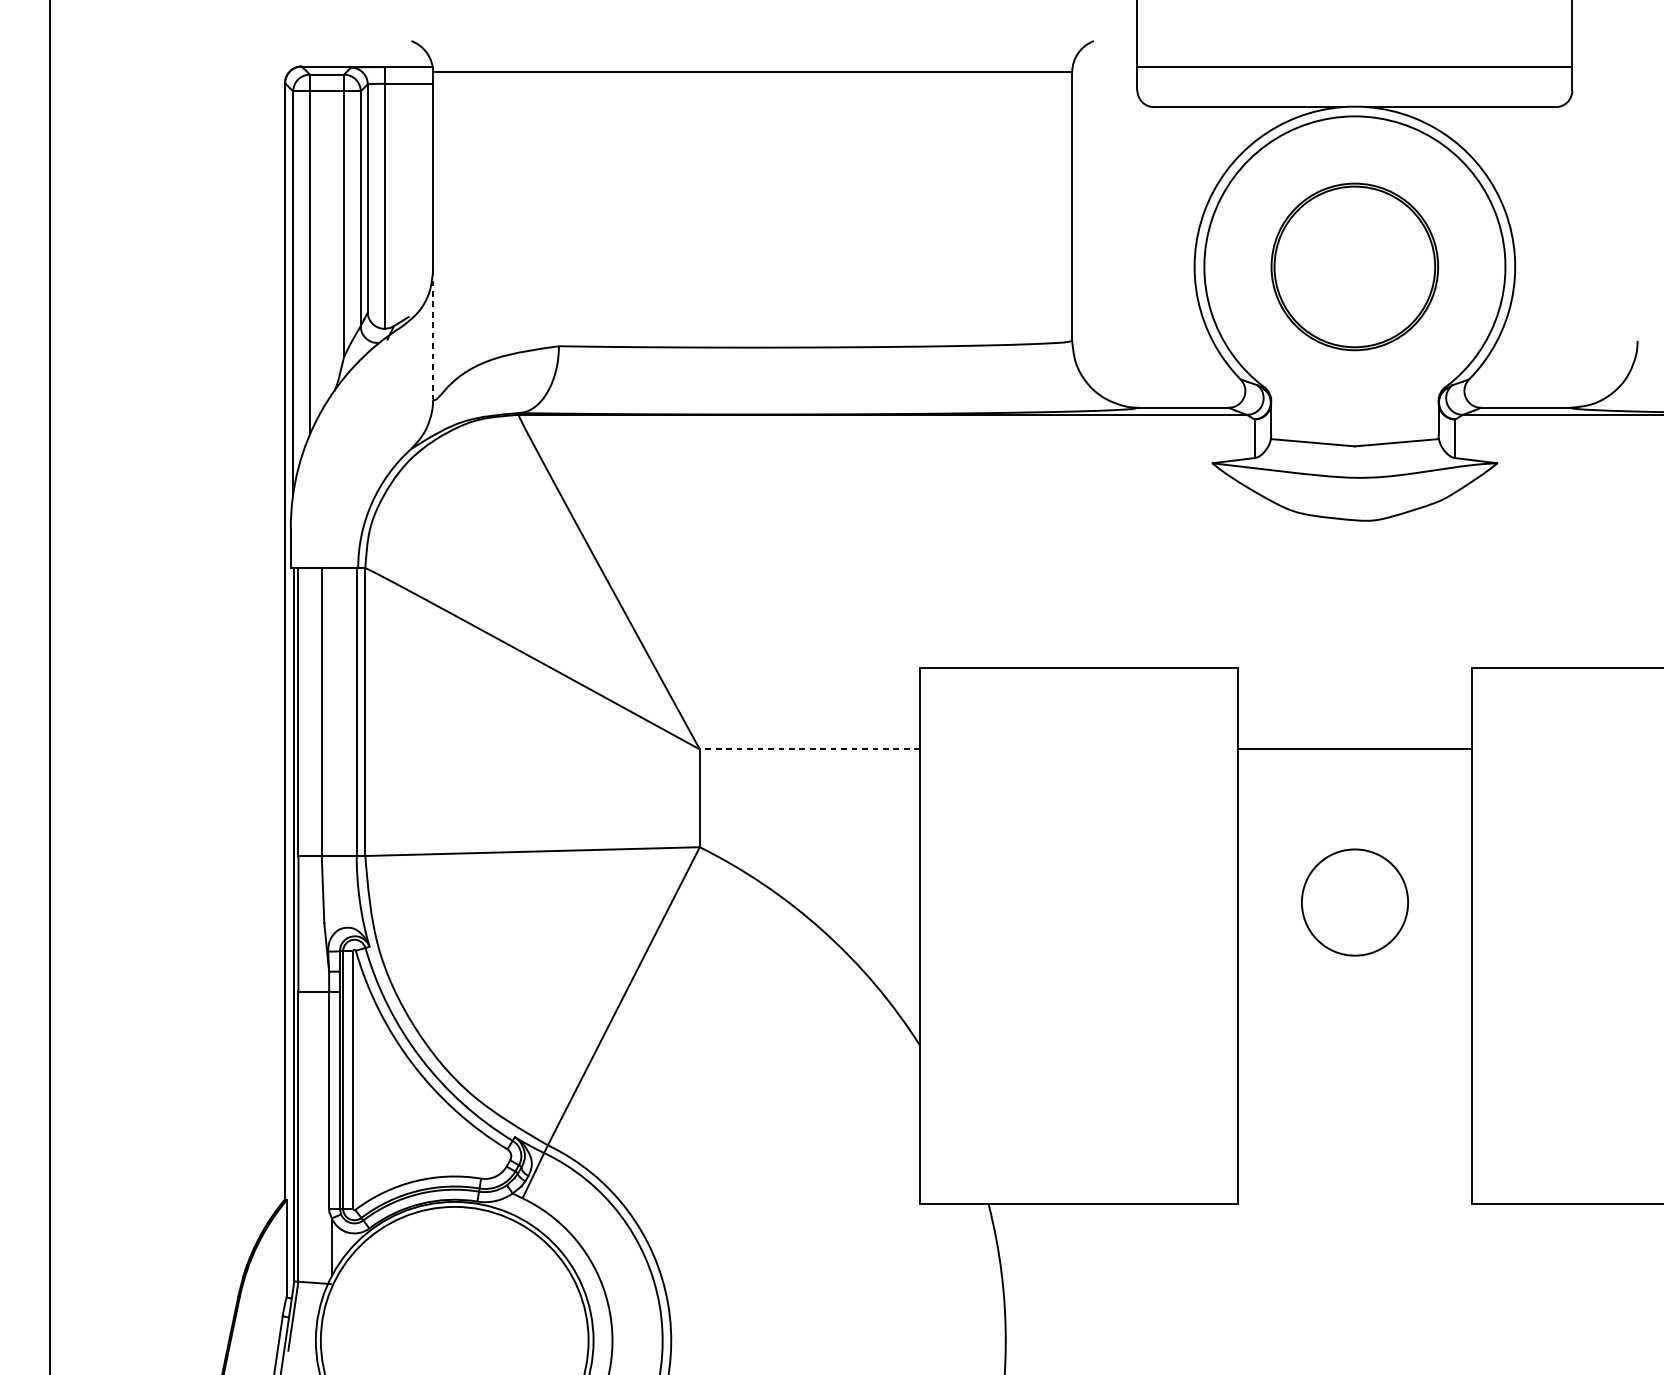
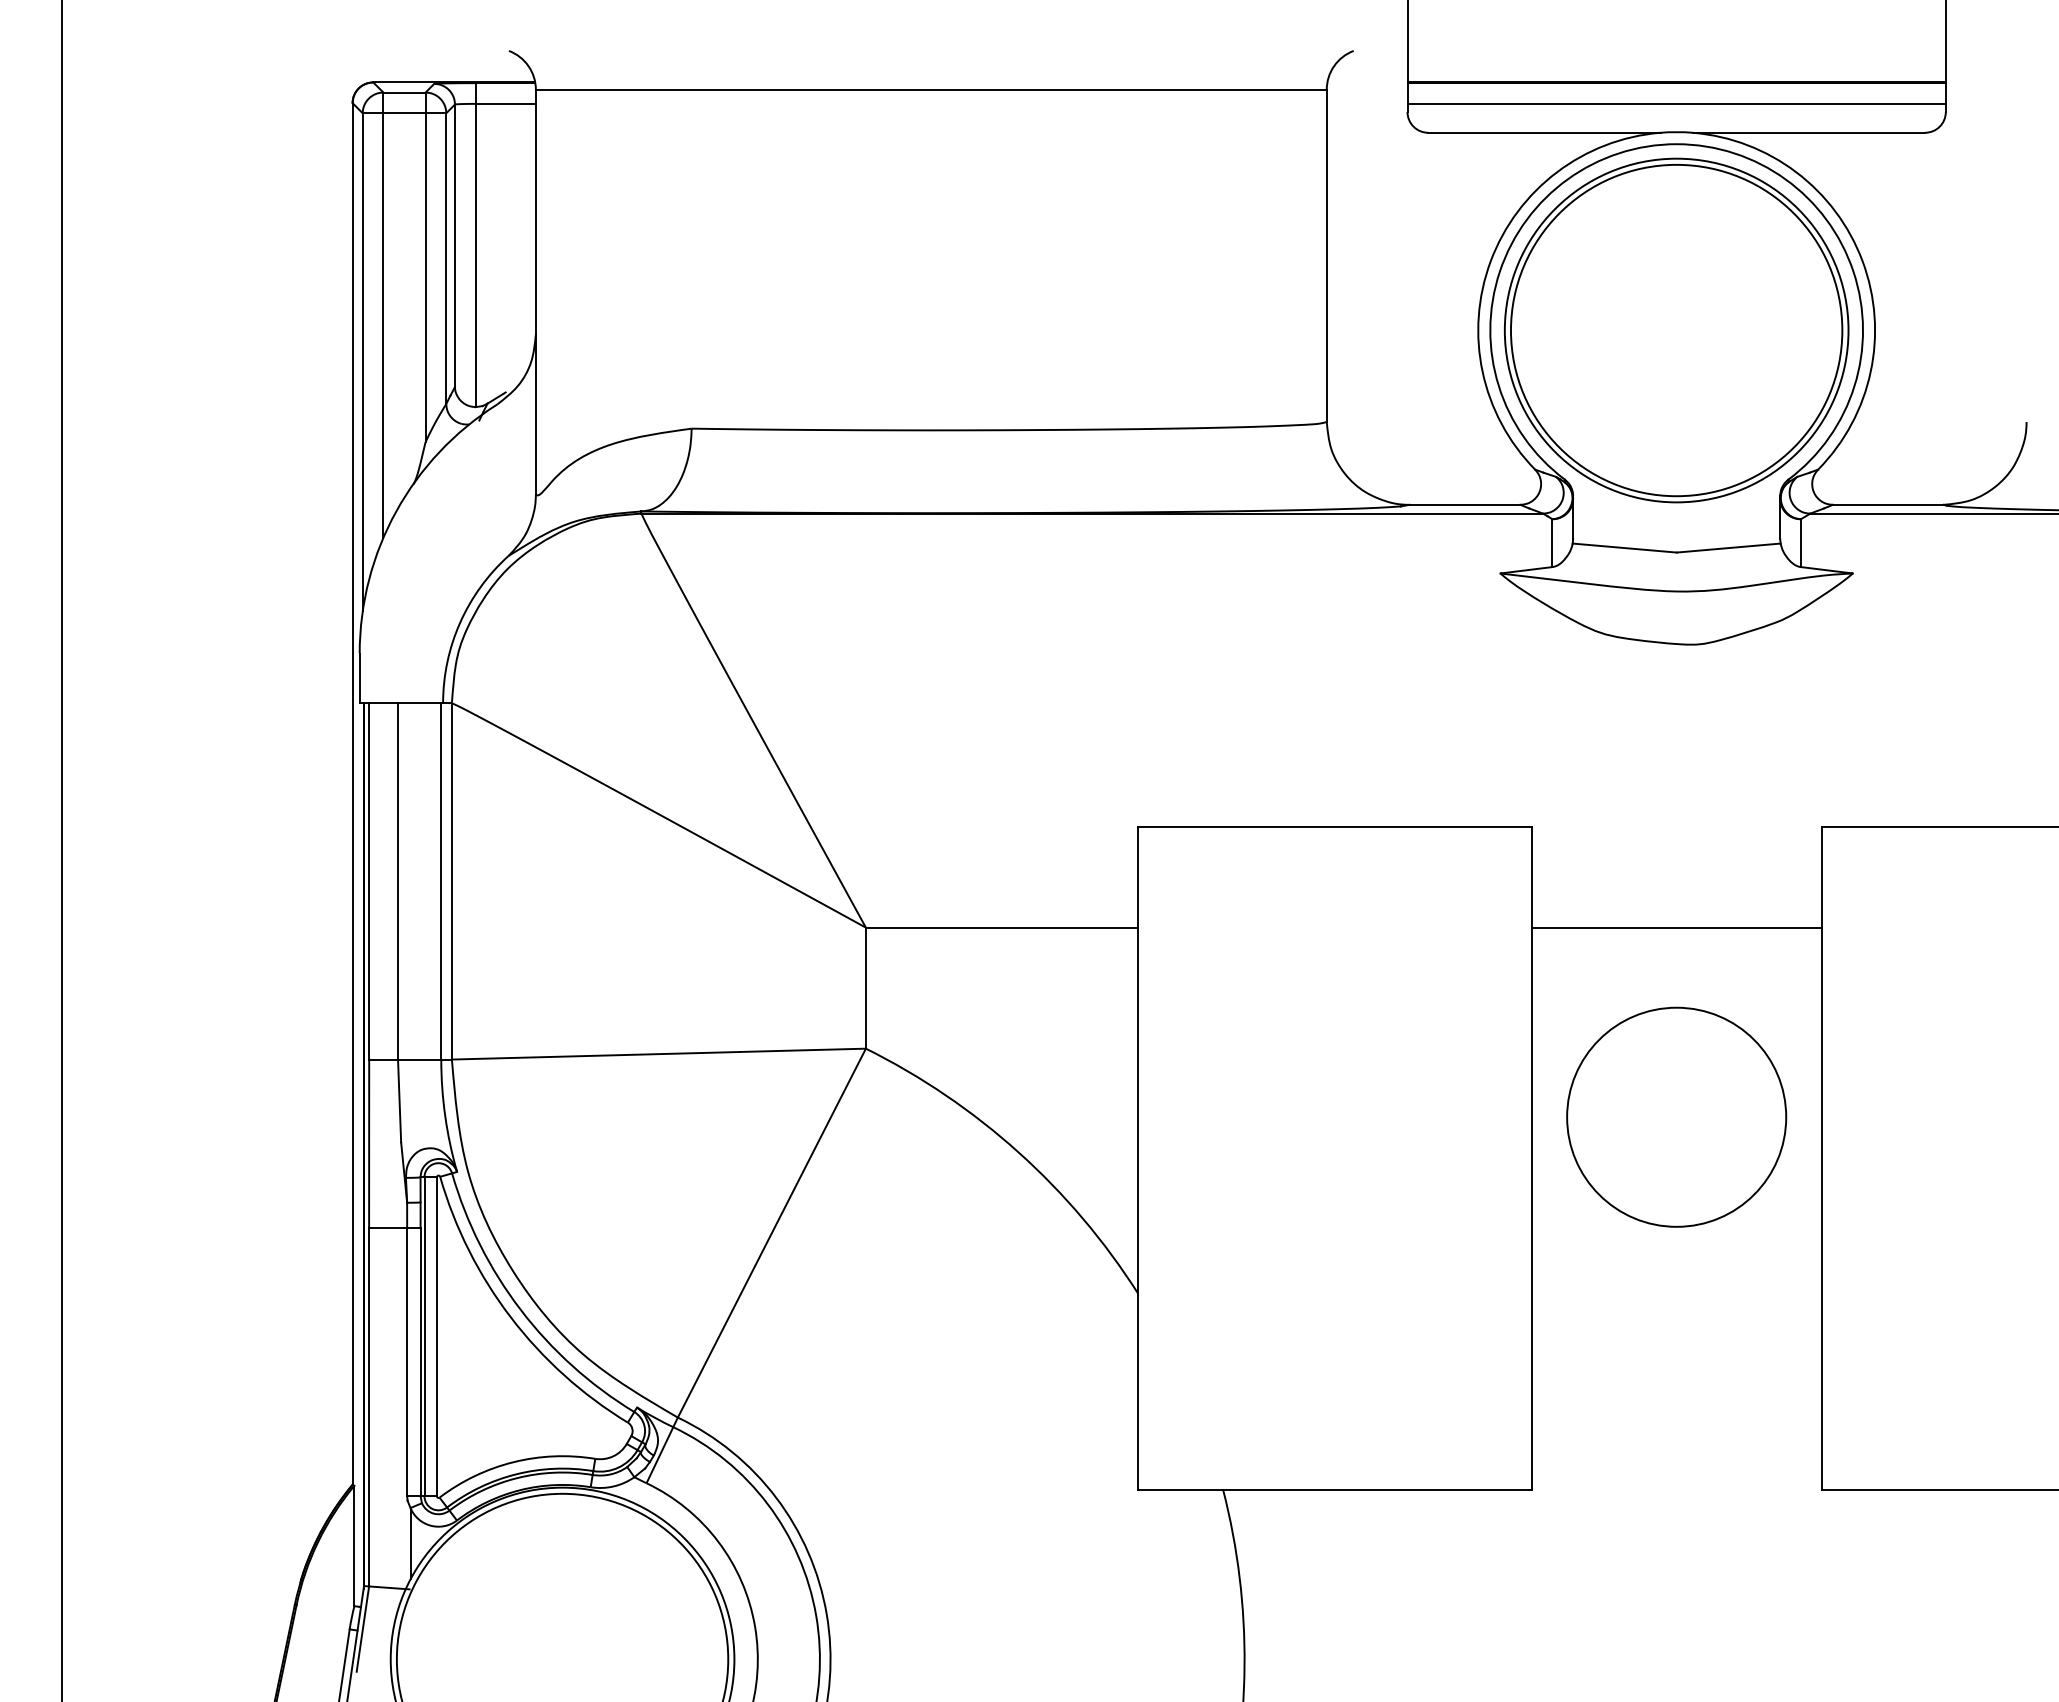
line: (1354, 83) -> (1676, 103), added
part: (1354, 266) -> (1676, 330), size x1.67
line: (432, 334) -> (535, 414), dashed -> solid
line: (809, 749) -> (1001, 927), dashed -> solid
circle: (1354, 902) -> (1676, 1116), size x1.67

